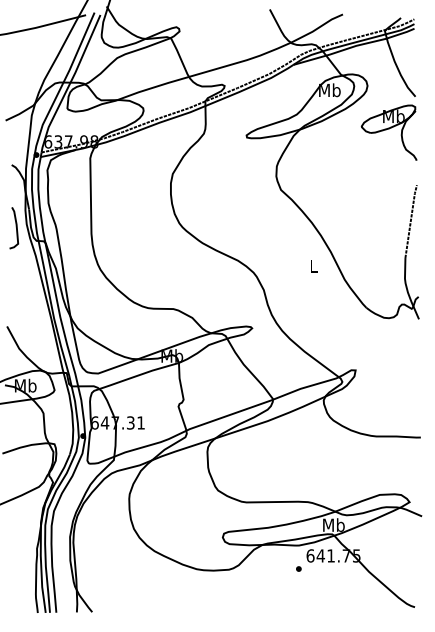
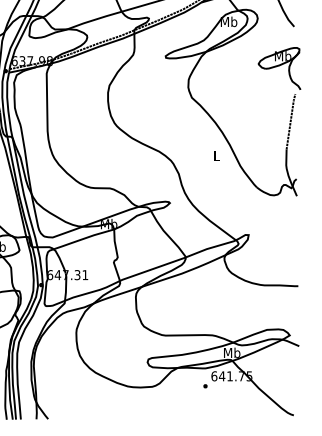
part: (388, 132) -> (279, 68), moved

